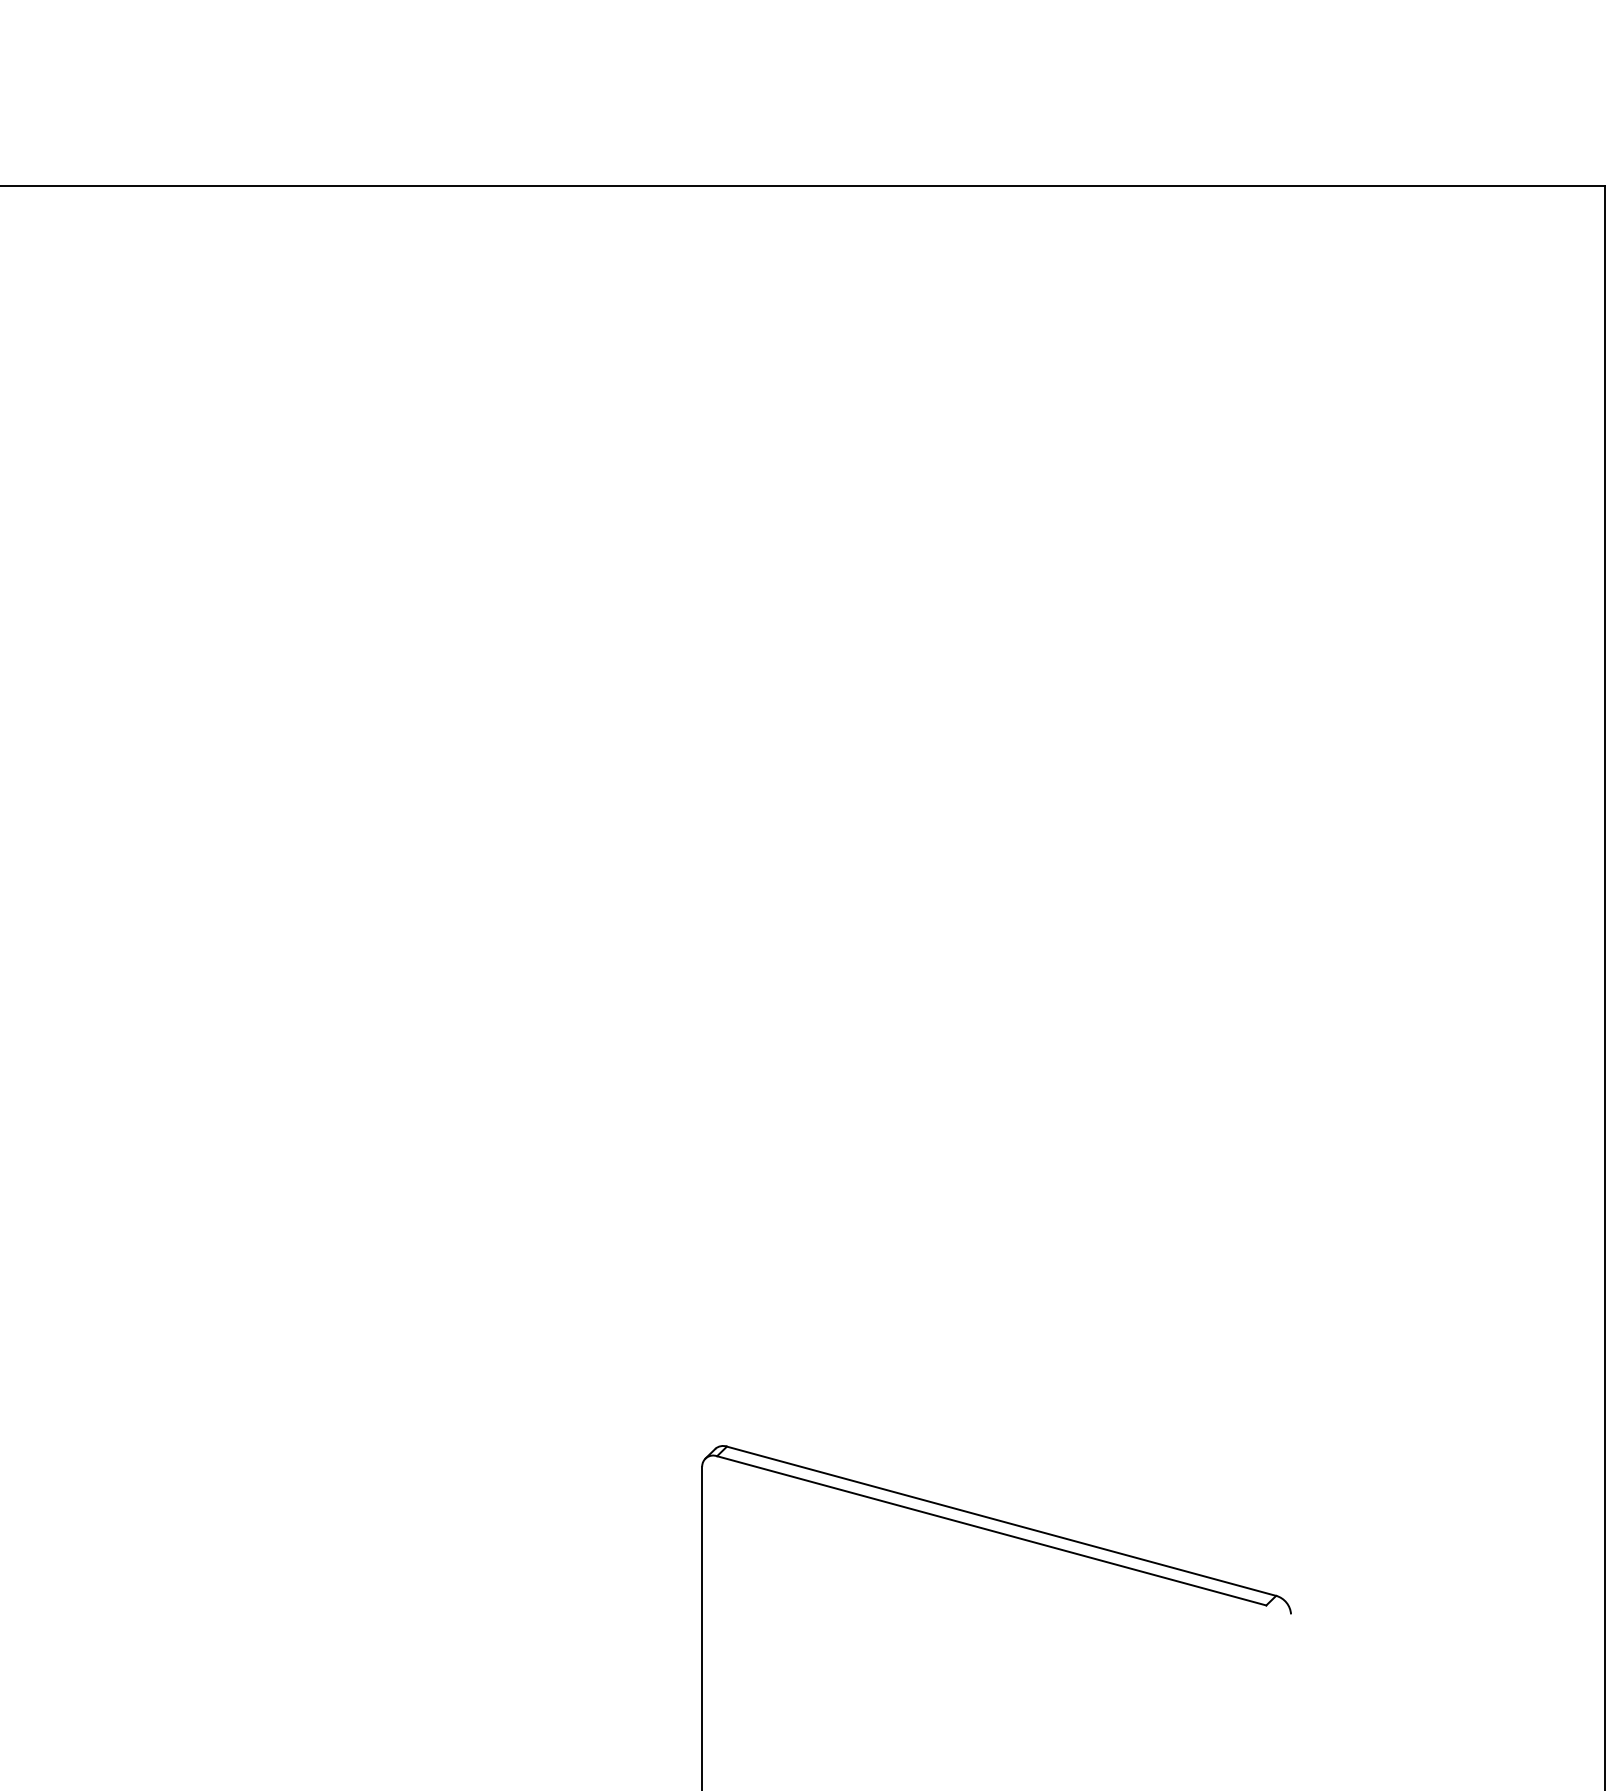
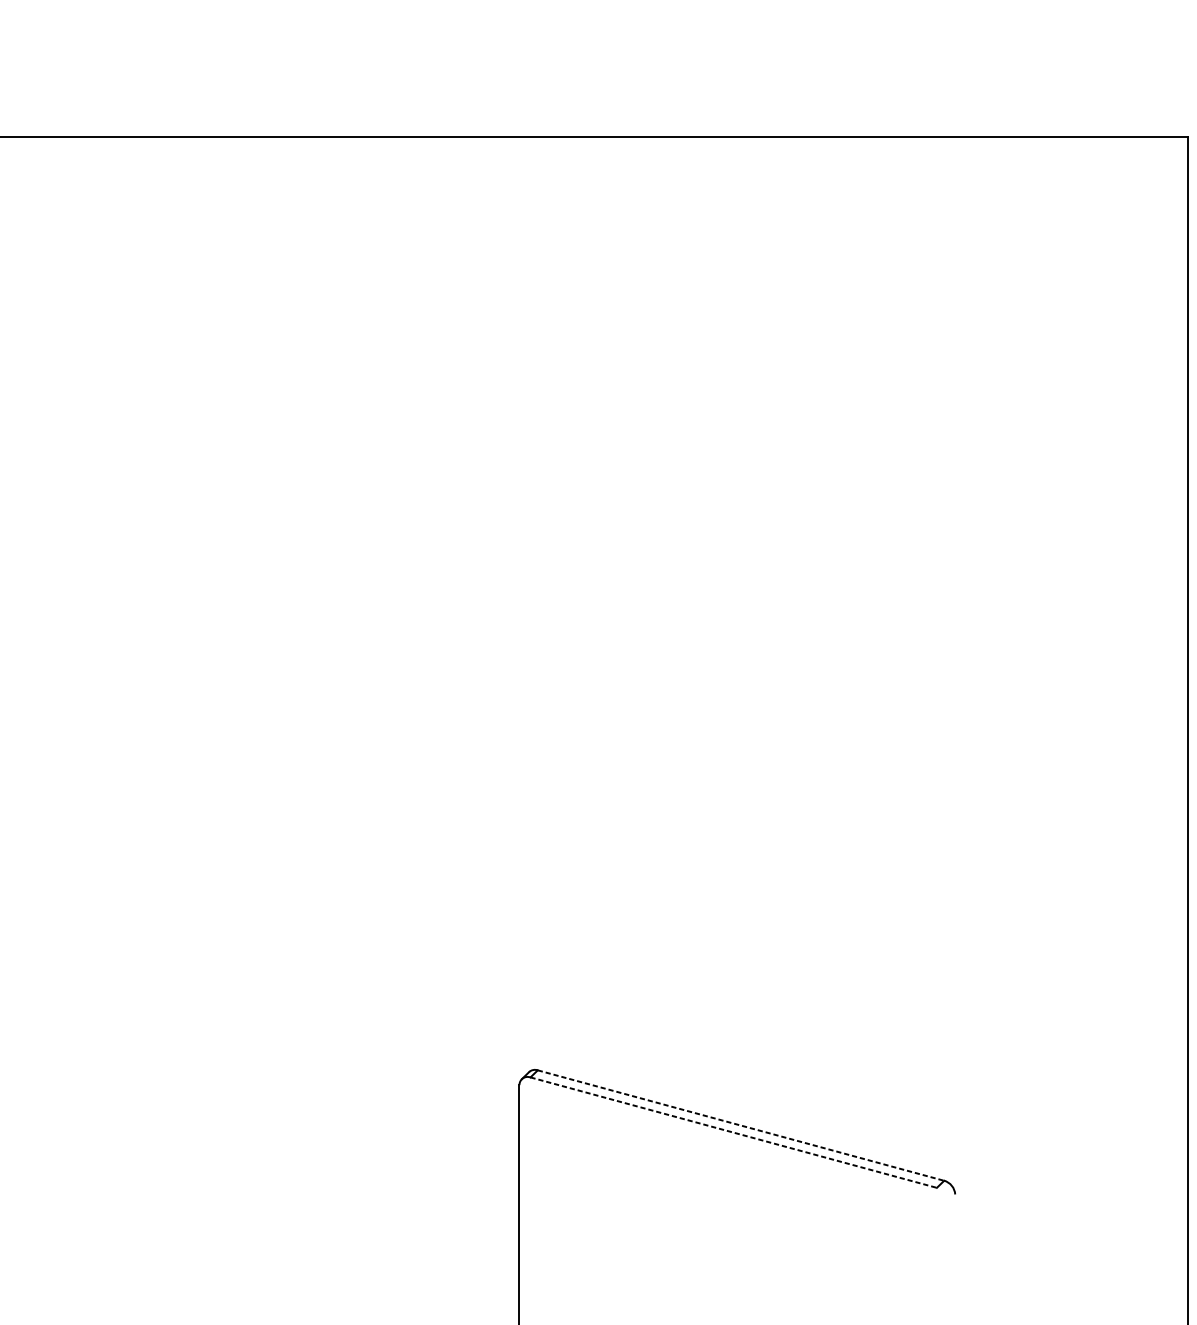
line: (1001, 1521) -> (740, 1125), solid -> dashed
line: (991, 1530) -> (733, 1132), solid -> dashed

